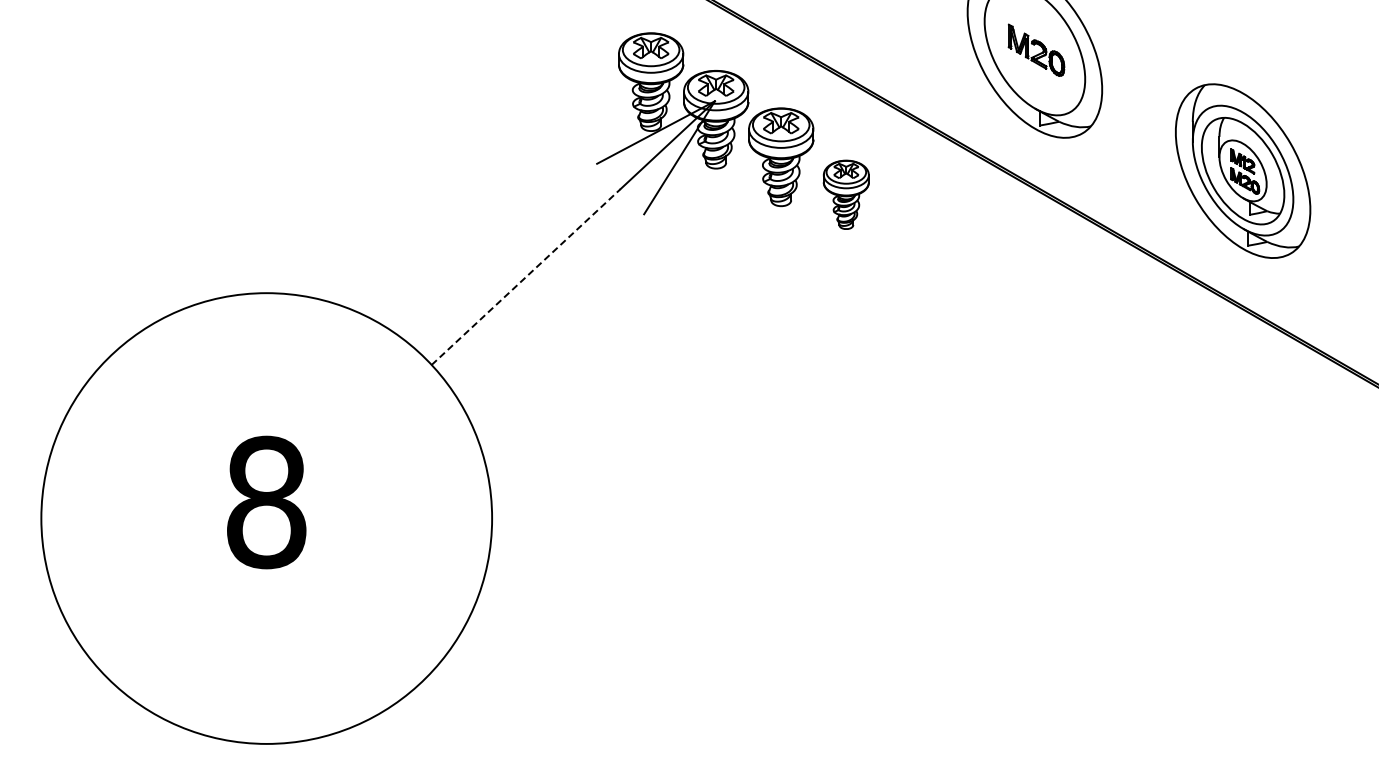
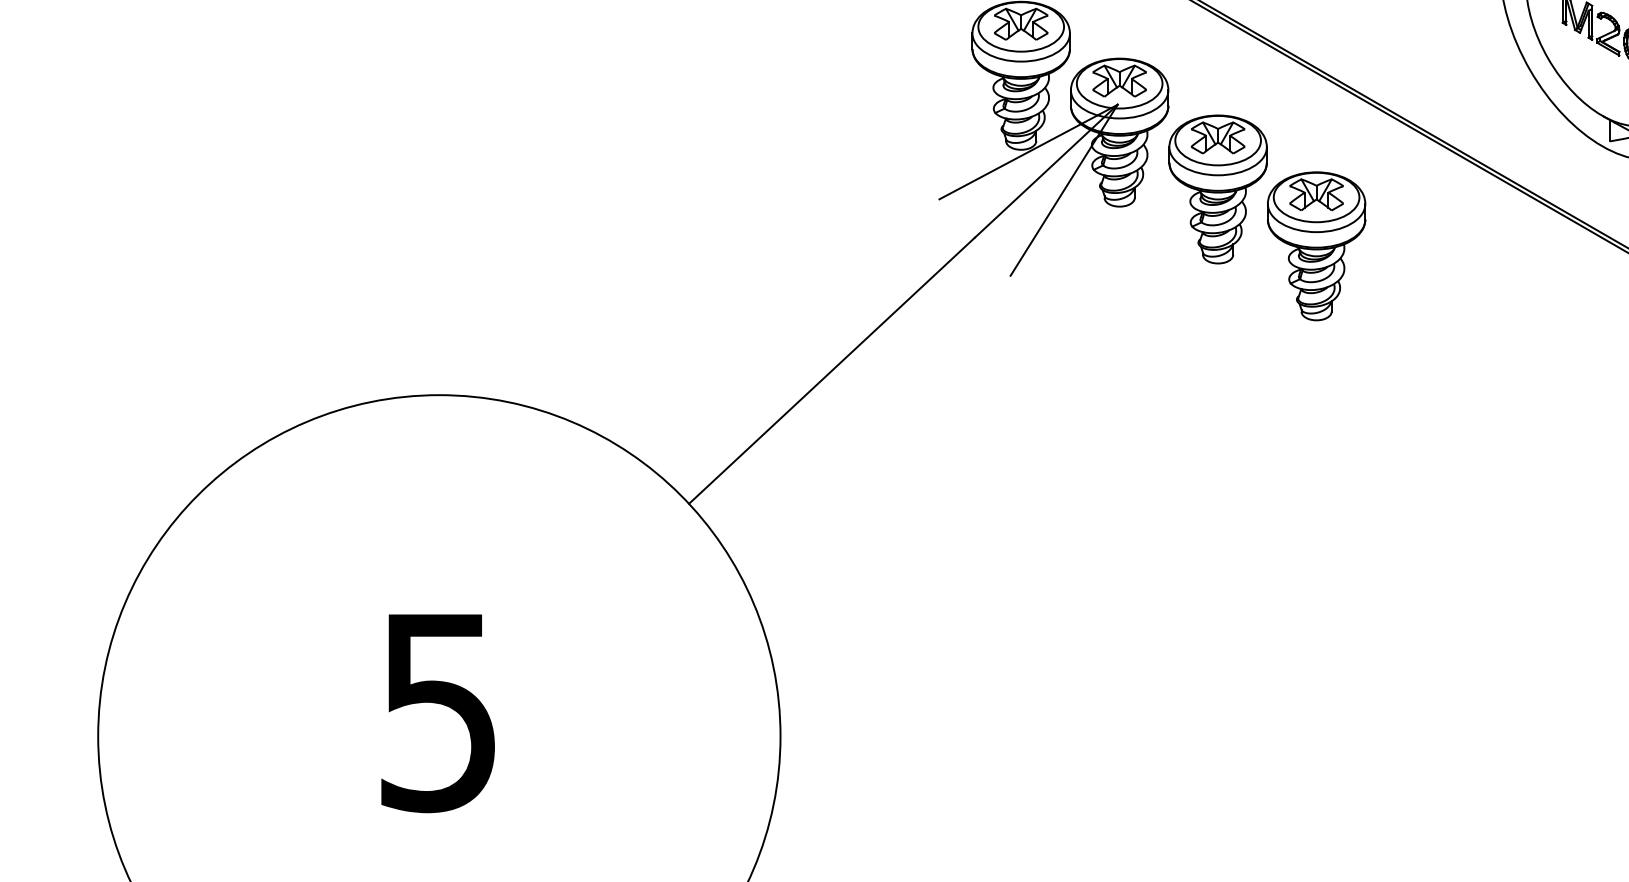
part: (846, 194) -> (1316, 245), size x1.43
line: (526, 276) -> (832, 369), dashed -> solid
text: (266, 502) -> (438, 712), 8 -> 5

